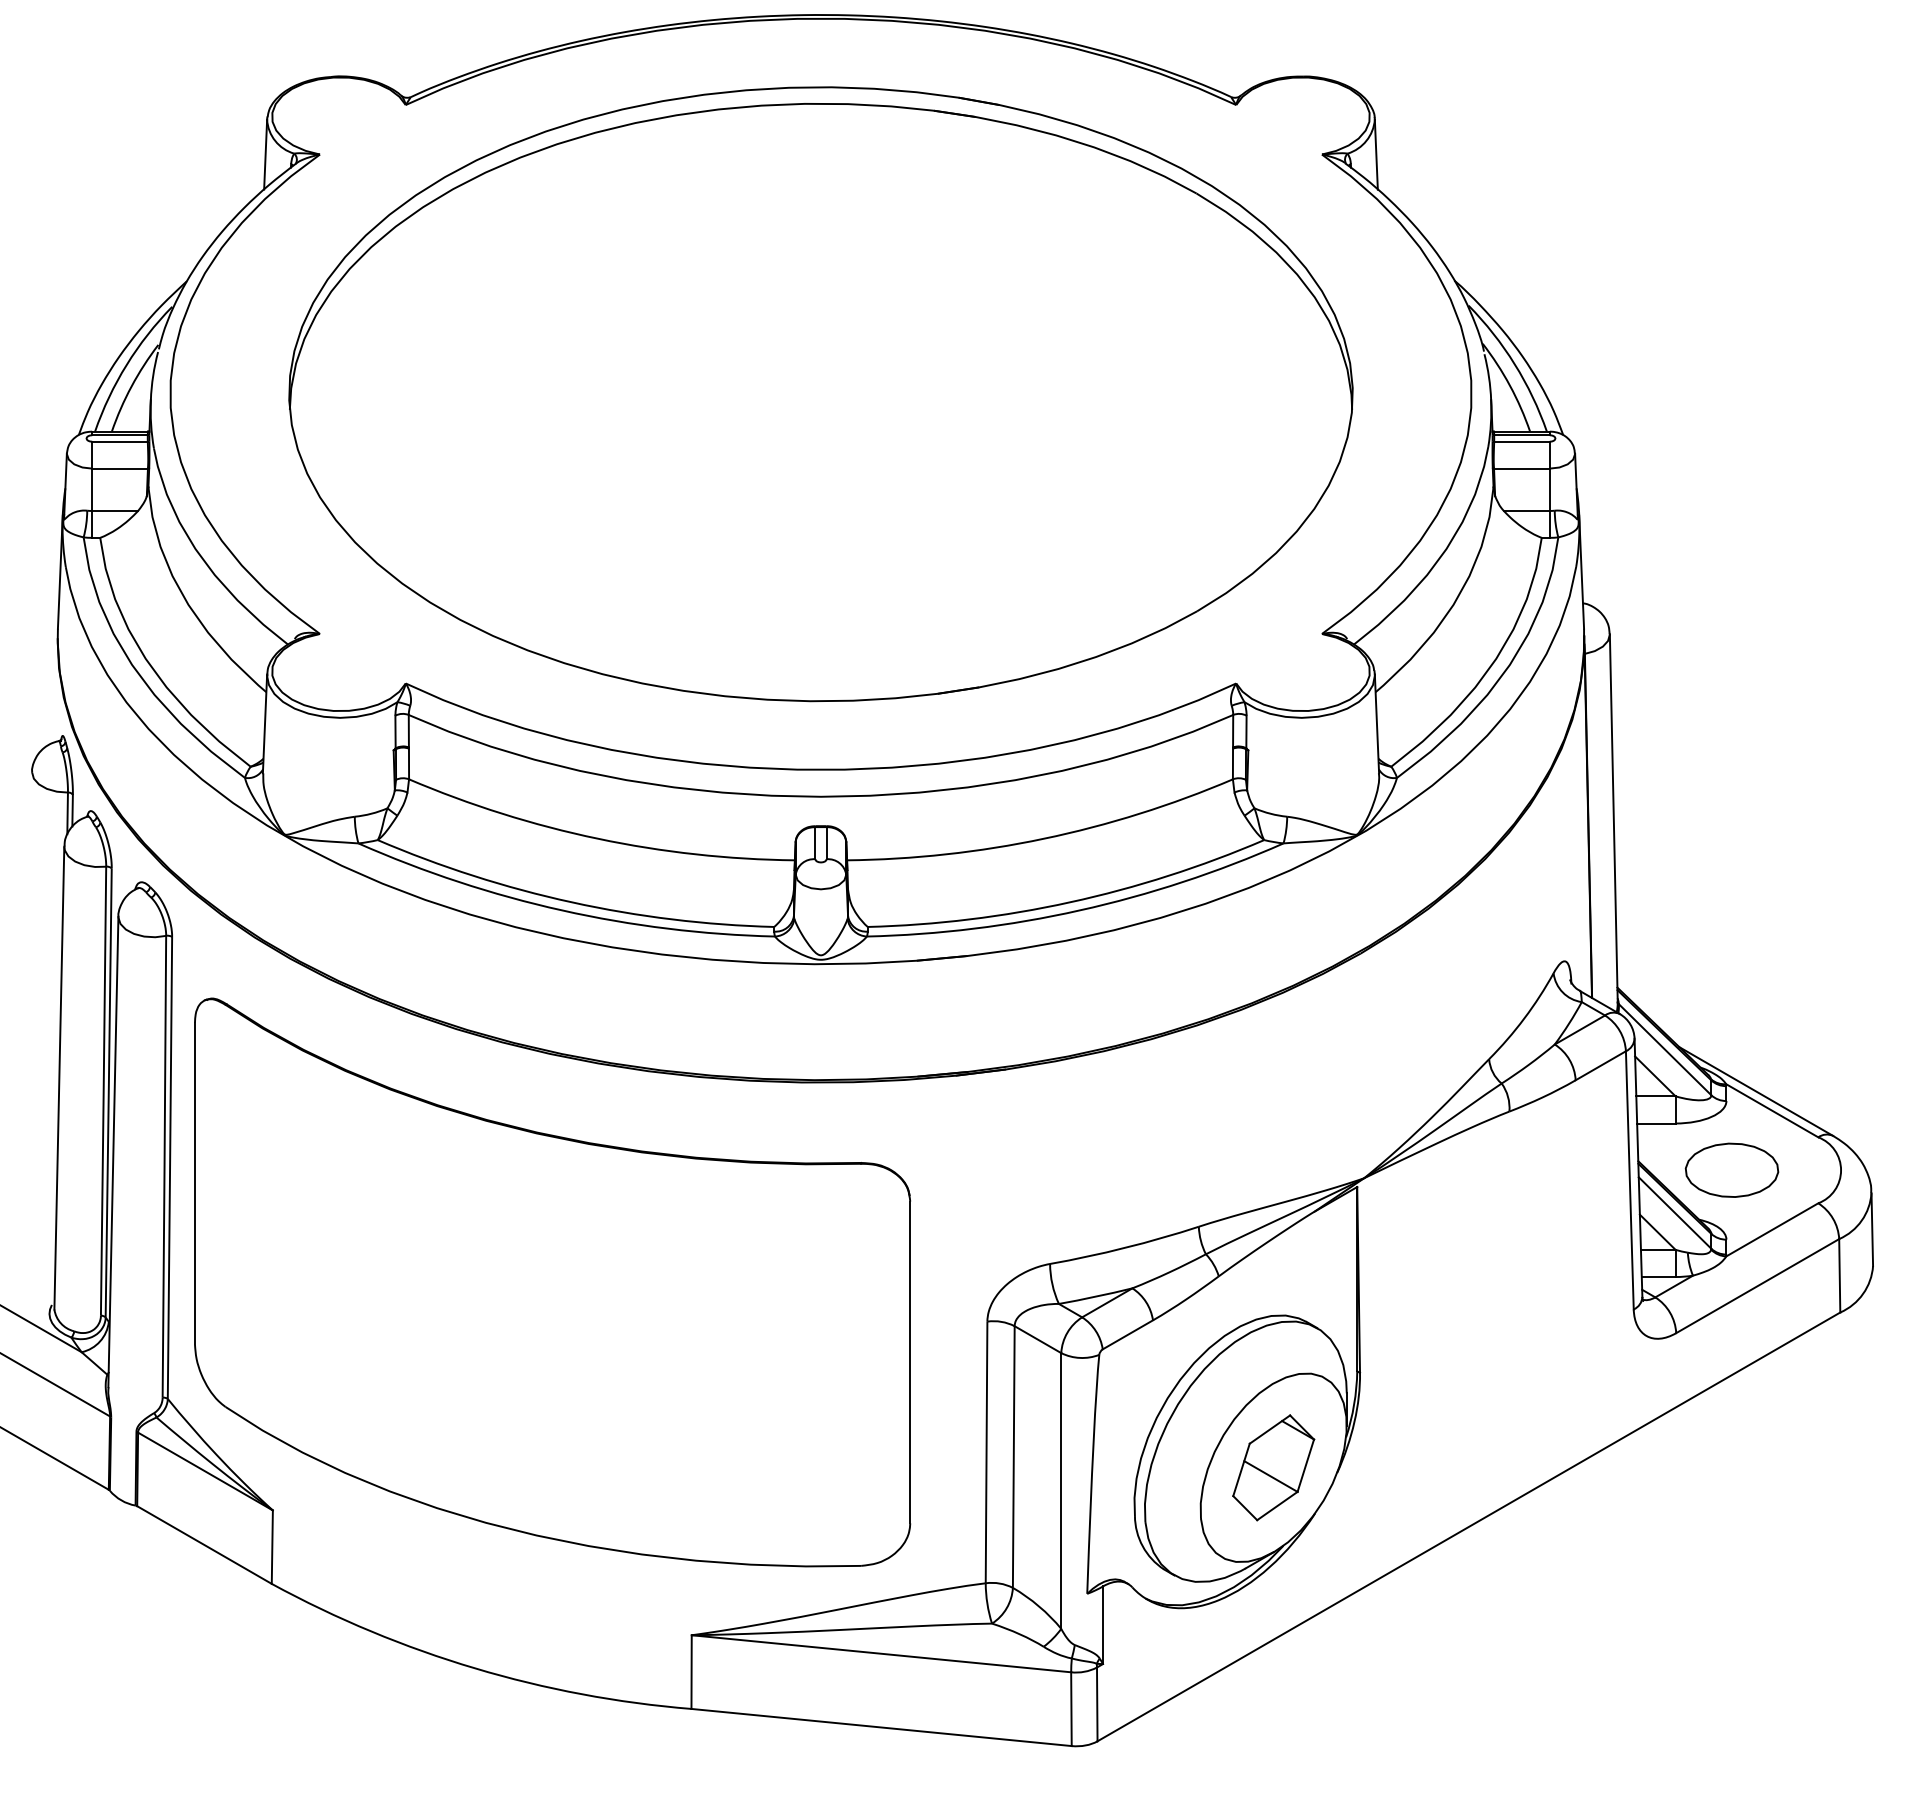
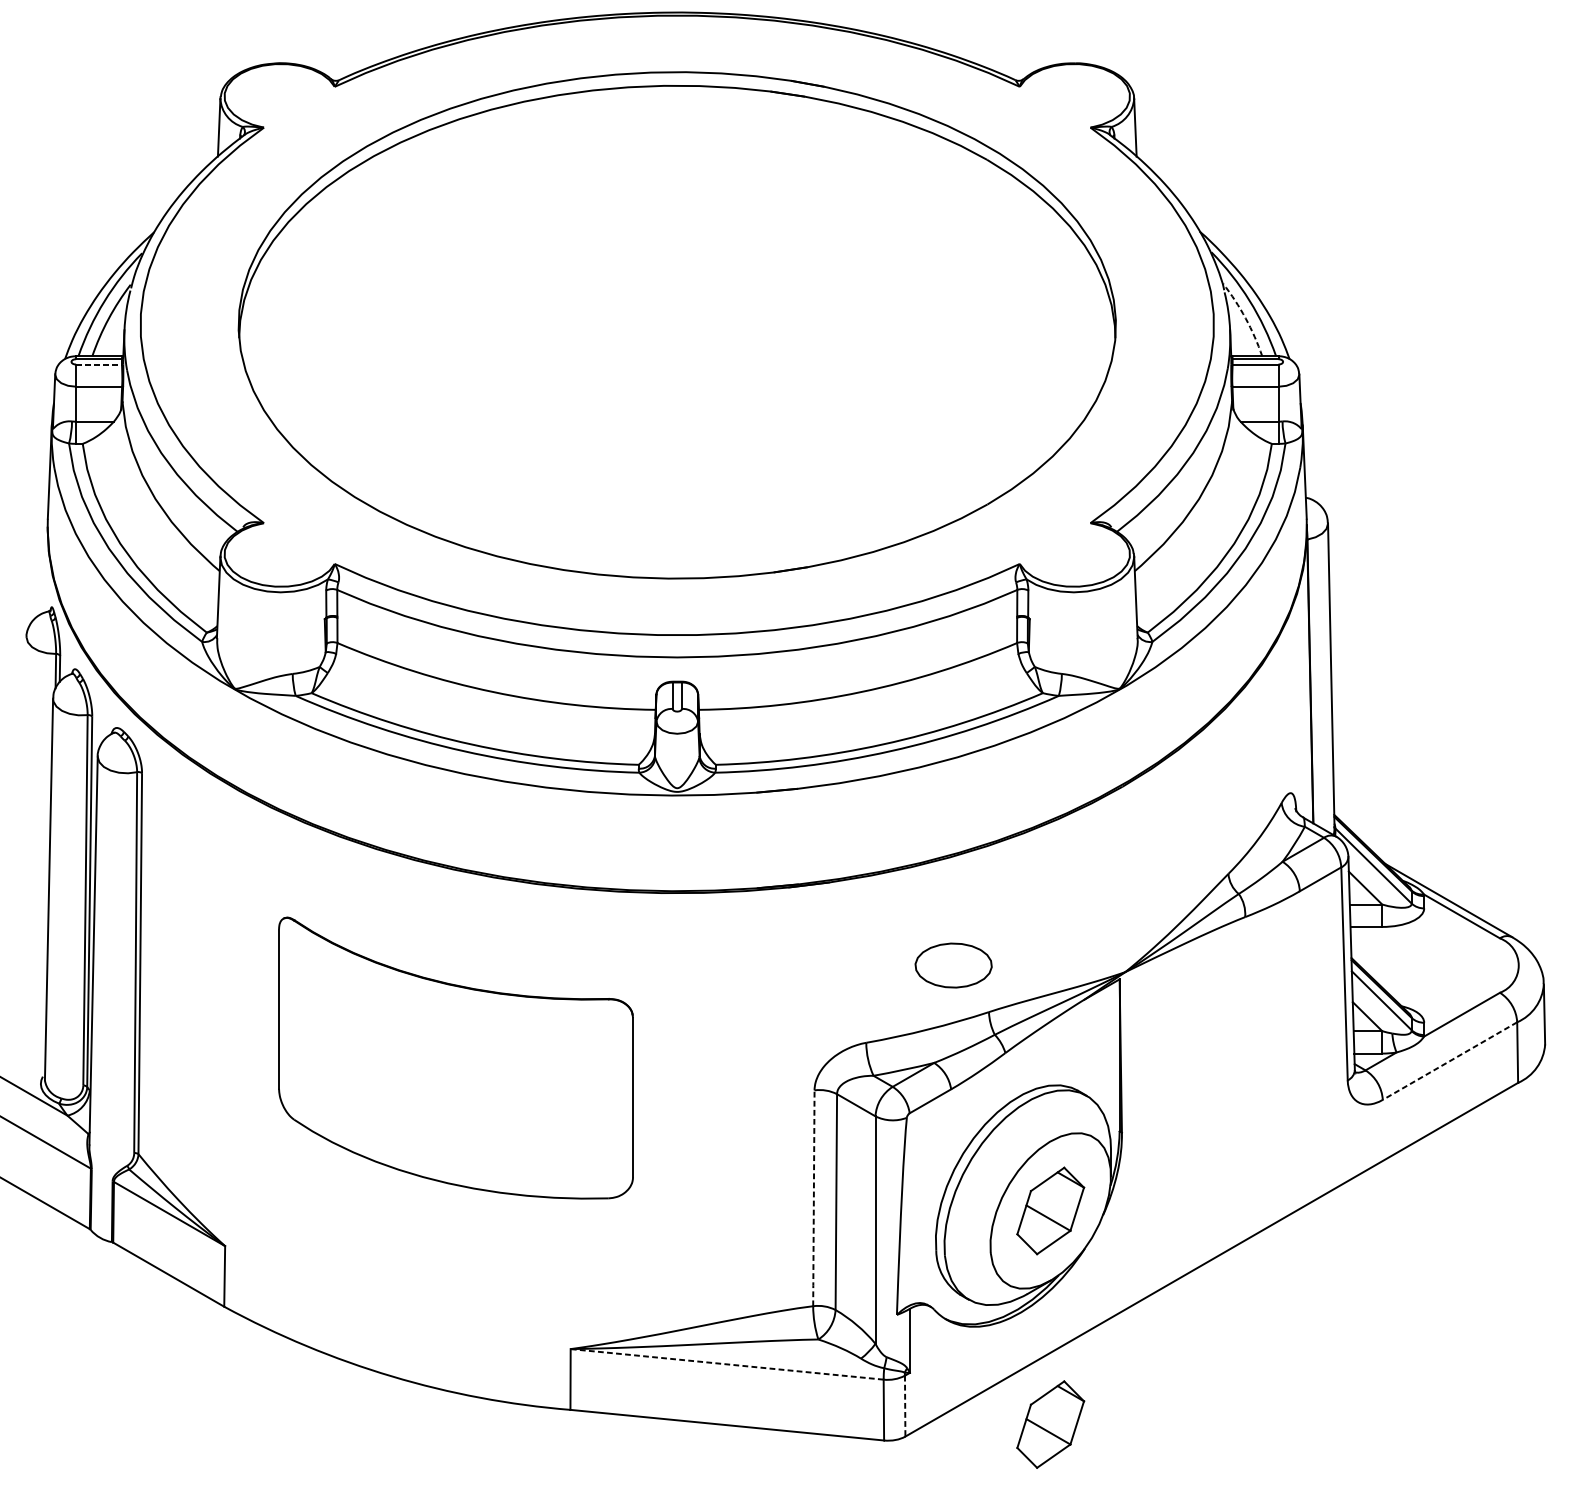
arc: (1510, 385) -> (1246, 318), solid -> dashed
line: (119, 441) -> (98, 364), solid -> dashed
part: (1731, 1169) -> (953, 964), moved
part: (552, 1282) -> (455, 1058), size x0.6
line: (1757, 1286) -> (1449, 1061), solid -> dashed
line: (986, 1451) -> (813, 1197), solid -> dashed
line: (881, 1653) -> (727, 1364), solid -> dashed
line: (1097, 1704) -> (905, 1406), solid -> dashed
part: (1273, 1726) -> (1050, 1424), added

